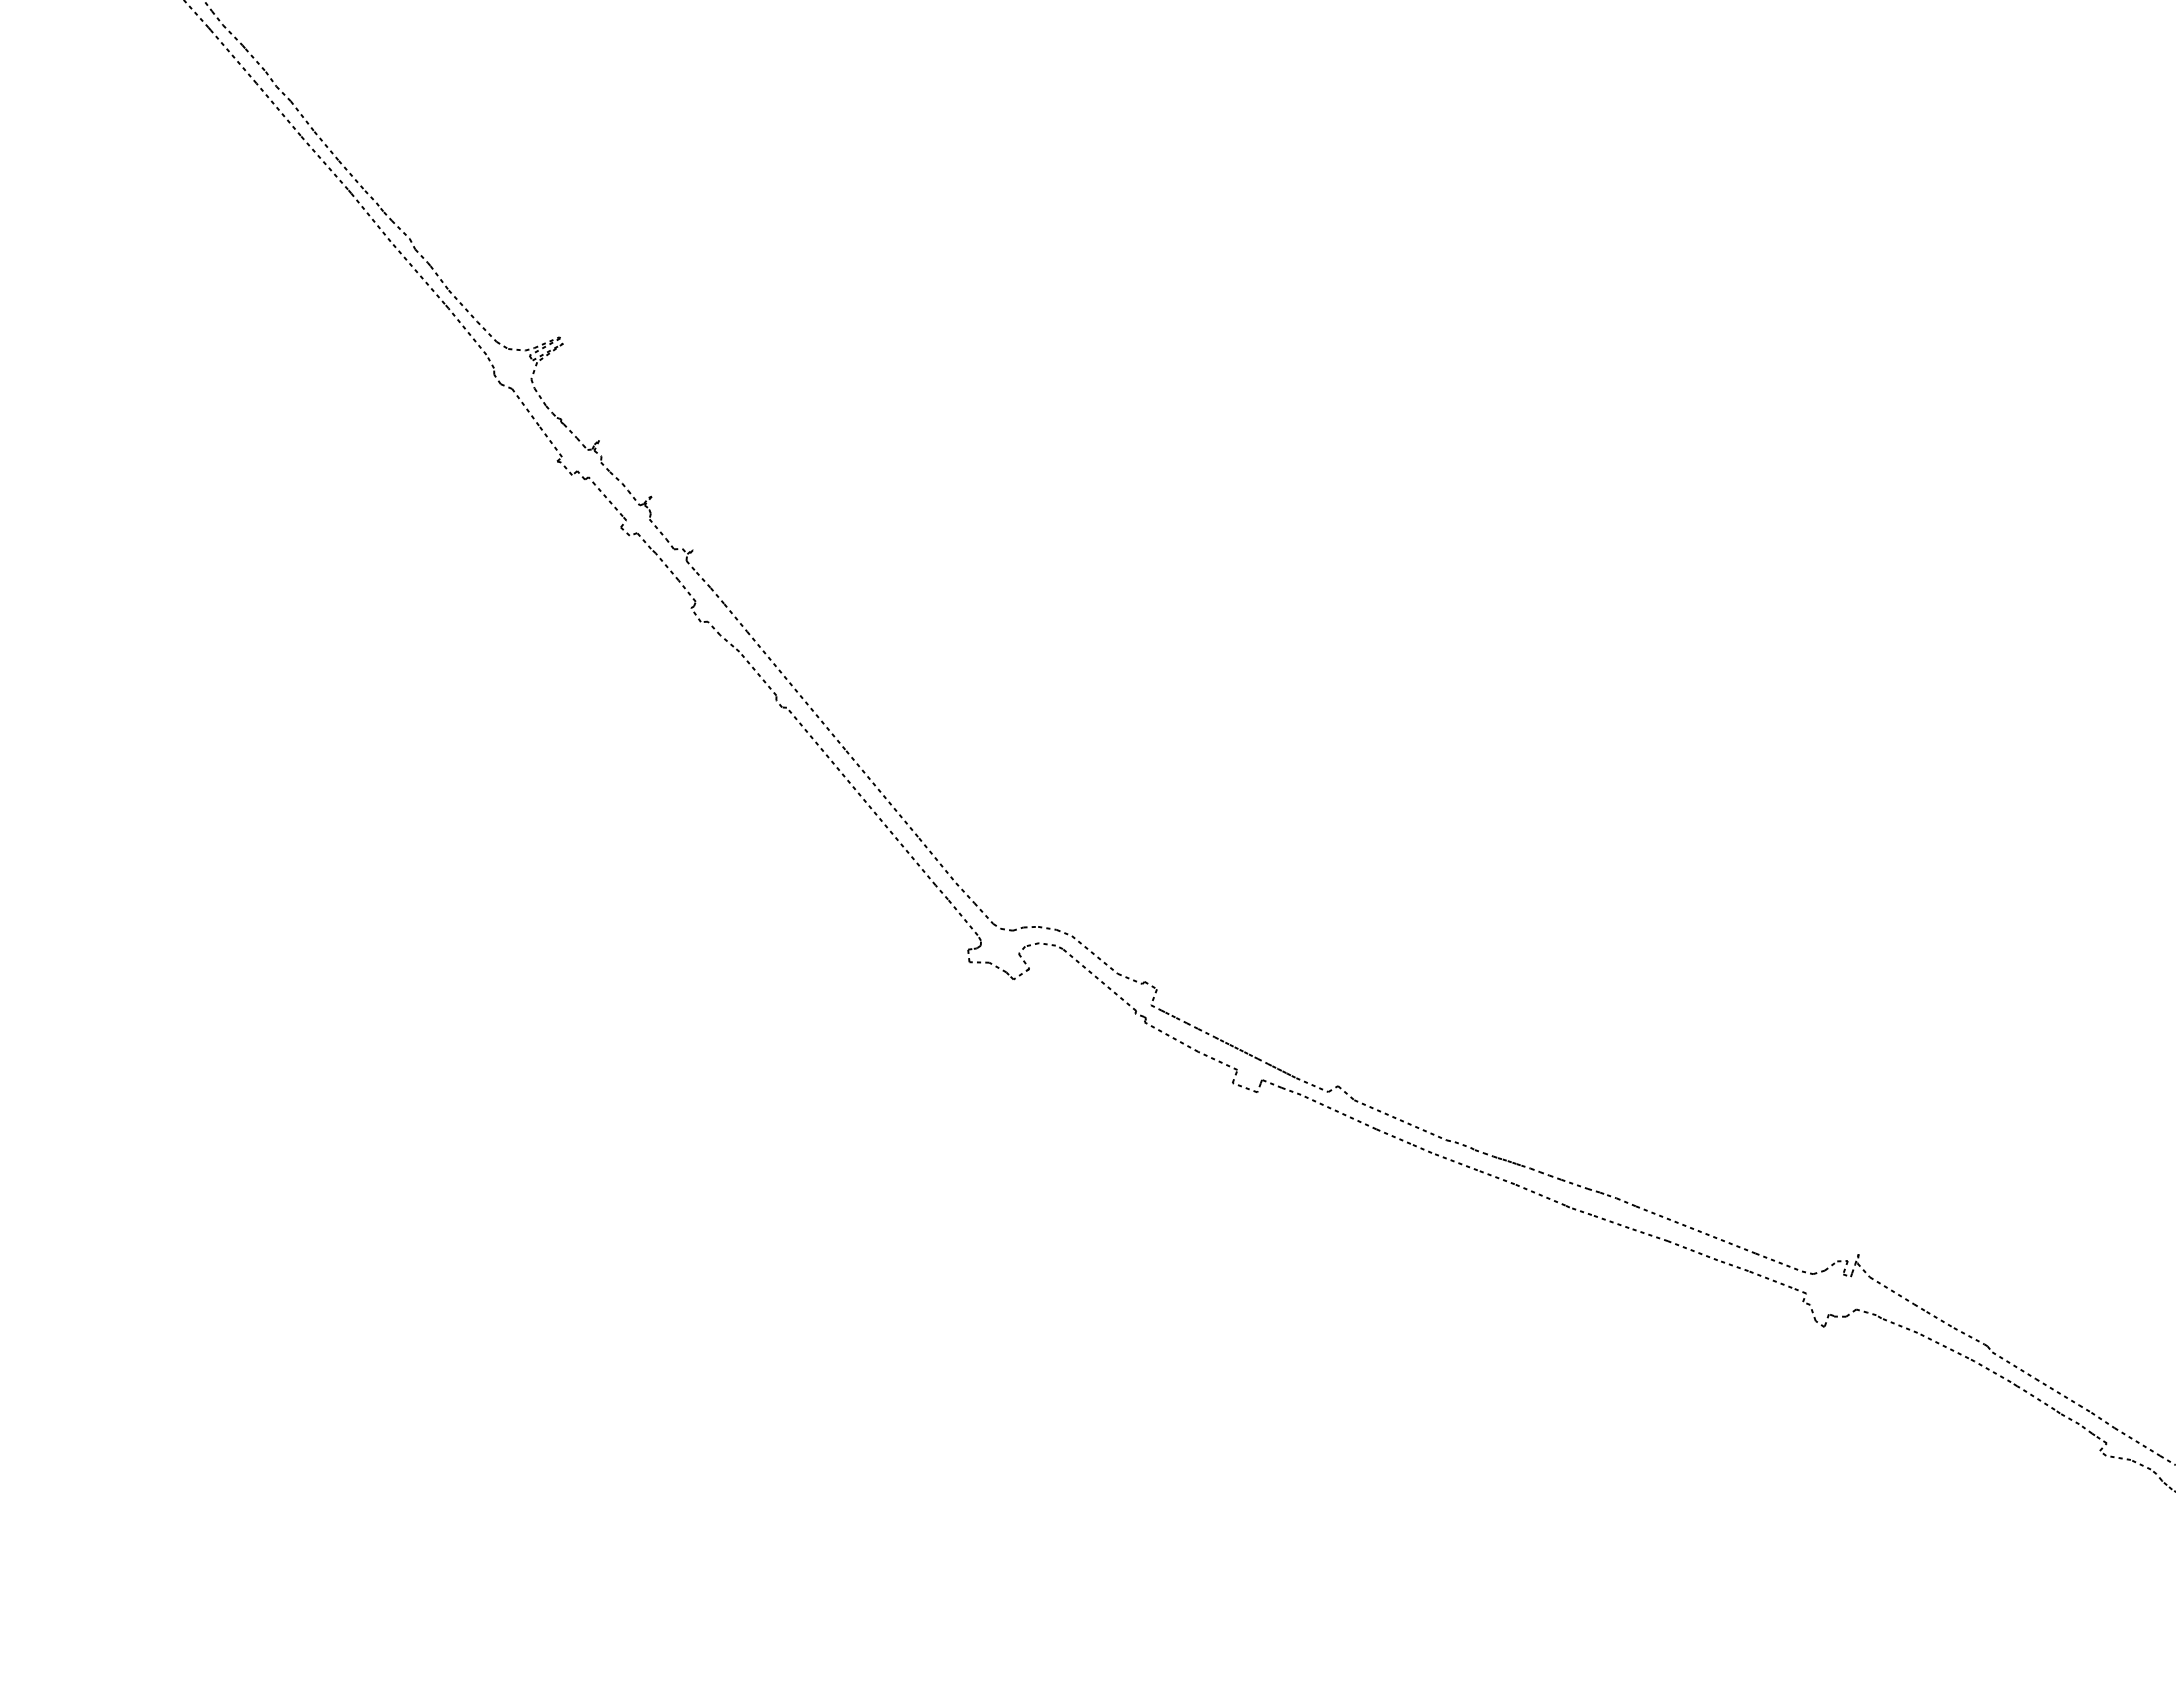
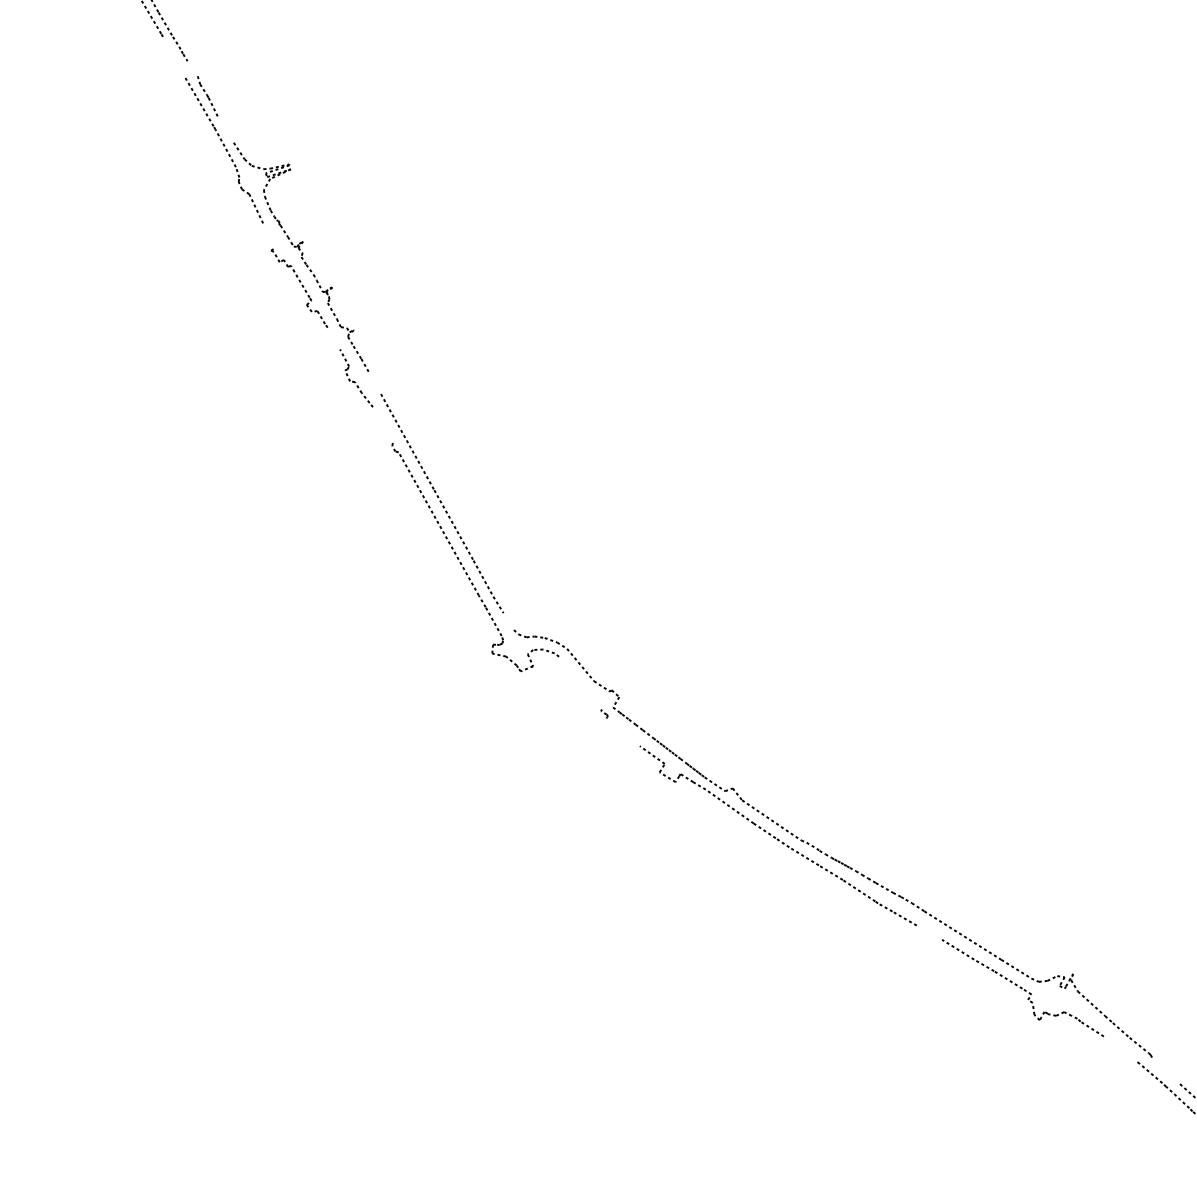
line: (370, 217) -> (173, 56), removed
line: (400, 229) -> (192, 68), removed
line: (462, 305) -> (225, 129), removed
line: (550, 441) -> (269, 235), removed
line: (666, 566) -> (333, 338), removed
line: (735, 617) -> (374, 382), removed
line: (757, 673) -> (382, 424), removed
line: (983, 913) -> (508, 621), removed
line: (1099, 980) -> (580, 683), removed
line: (1171, 1036) -> (623, 731), removed
line: (1648, 1234) -> (929, 932), removed
line: (1942, 1345) -> (1119, 1048), removed
line: (2013, 1365) -> (1166, 1071), removed

